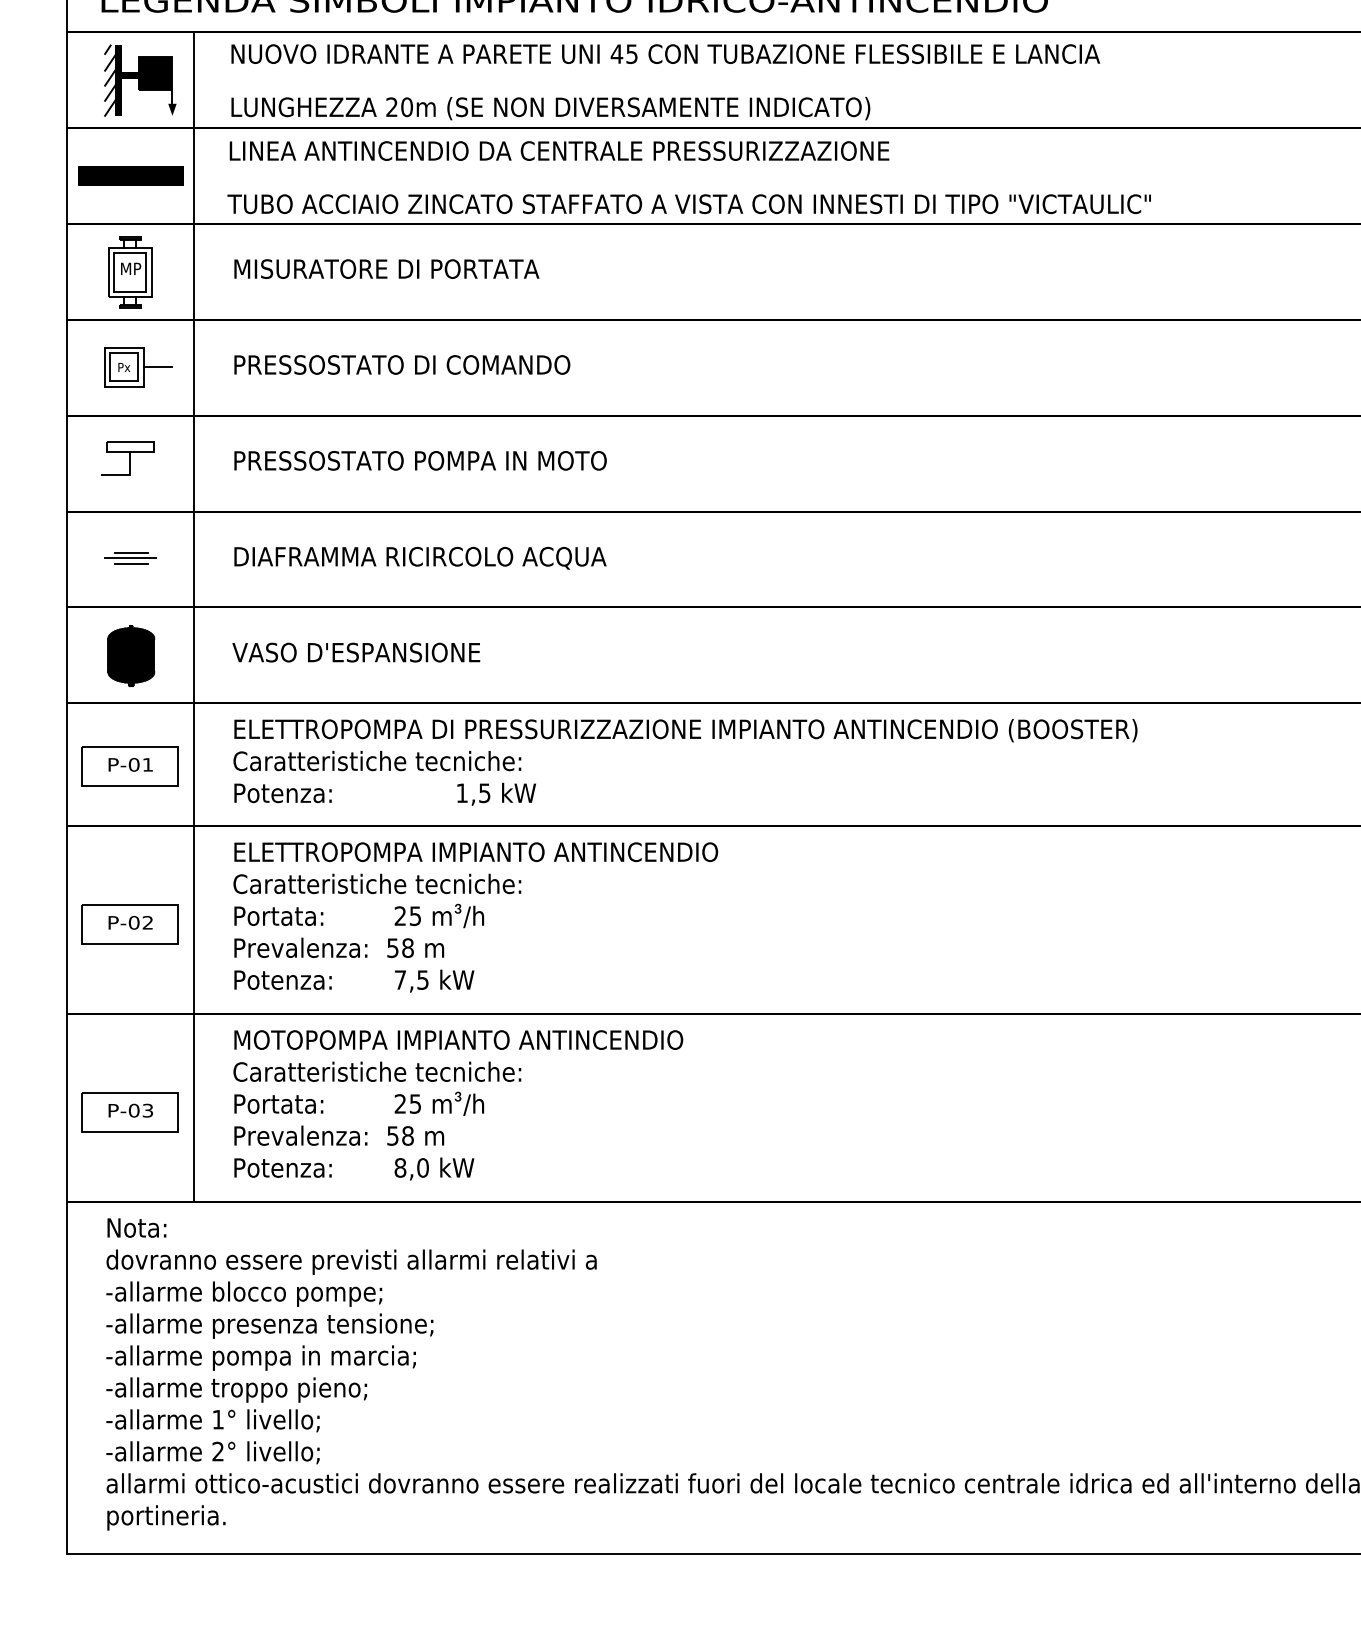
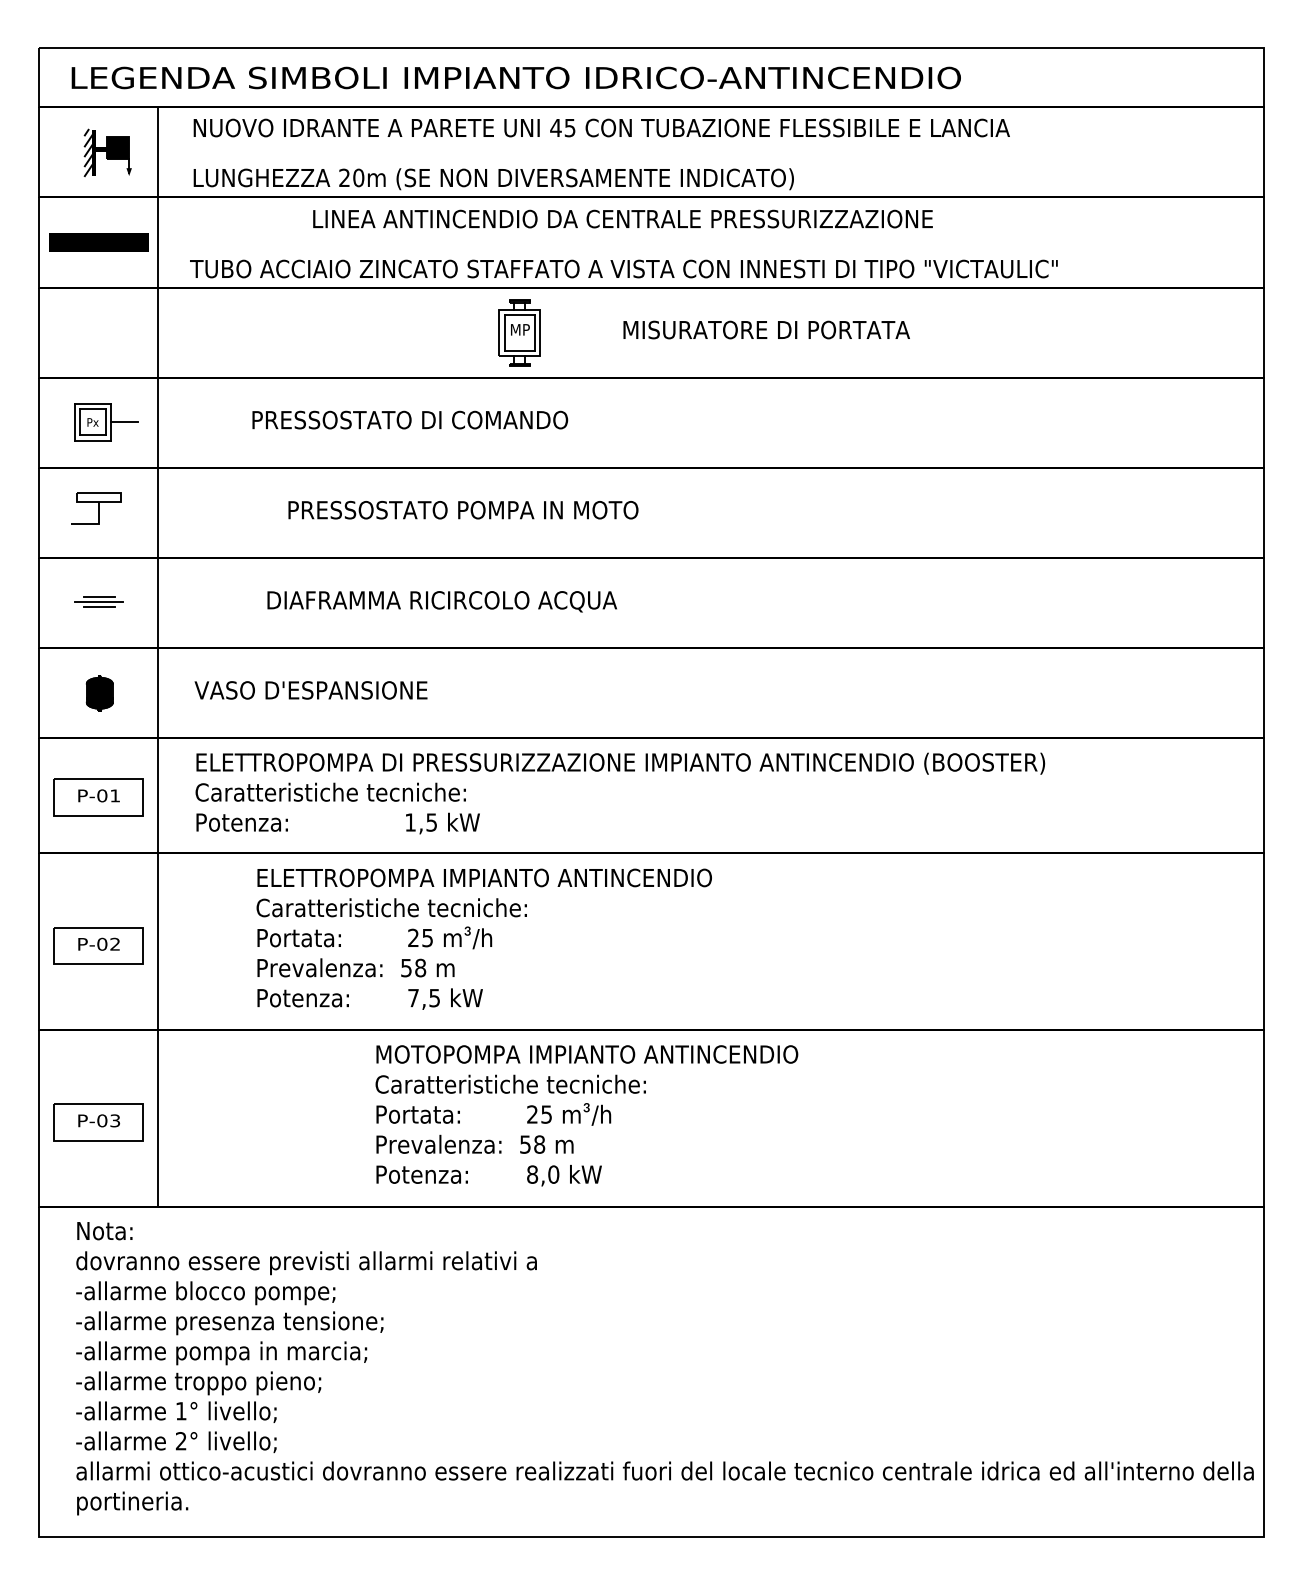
part: (139, 80) -> (107, 152), size x0.7
text: (558, 150) -> (622, 218), moved
text: (386, 268) -> (766, 329), moved
part: (130, 271) -> (519, 332), moved
text: (402, 364) -> (410, 419), moved
text: (420, 461) -> (463, 510), moved
text: (419, 558) -> (441, 601), moved
part: (131, 655) -> (99, 693), size x0.6
text: (474, 916) -> (483, 938), moved
text: (457, 1105) -> (586, 1115), moved

